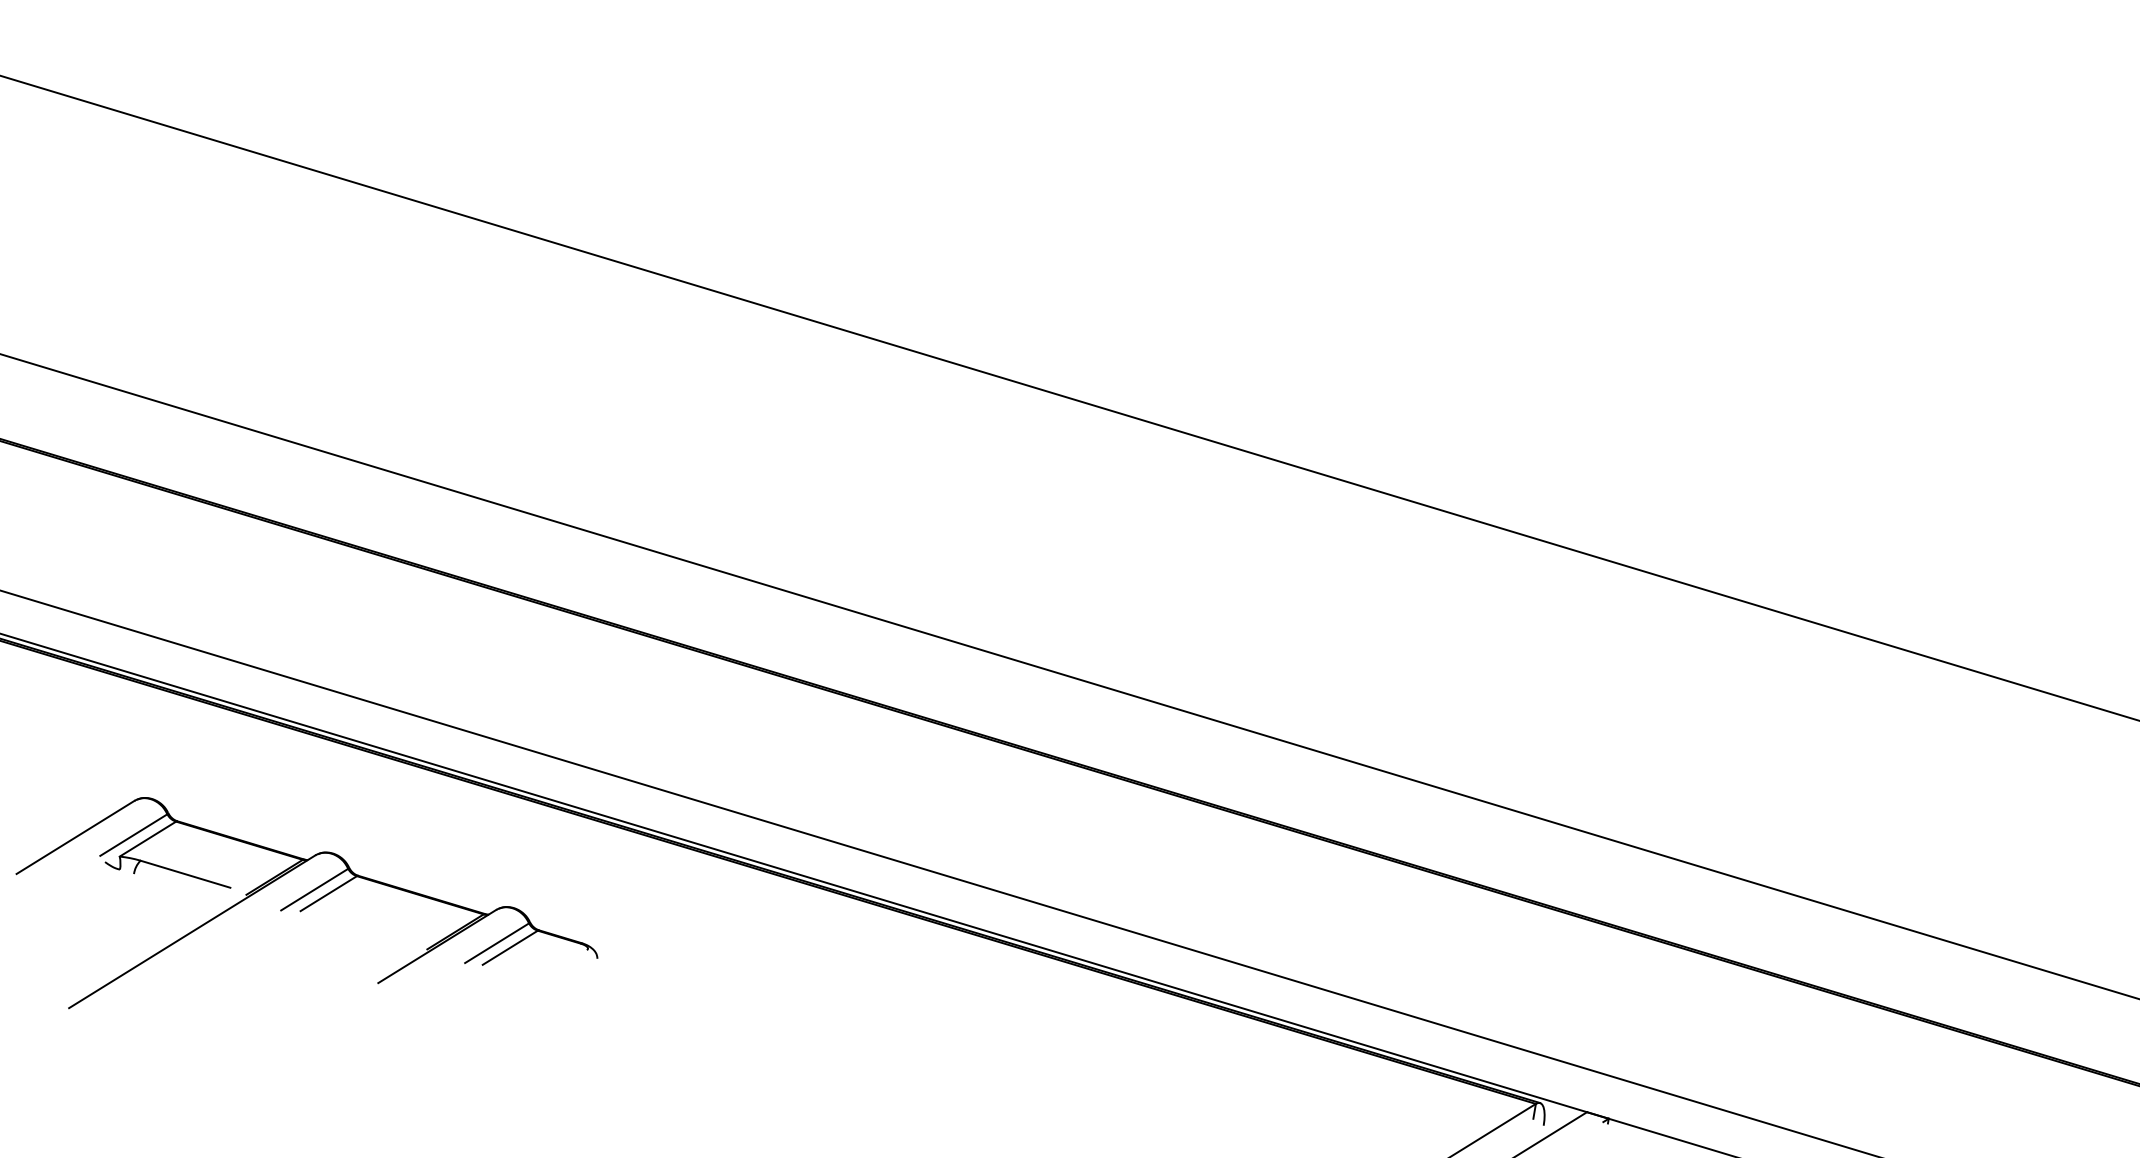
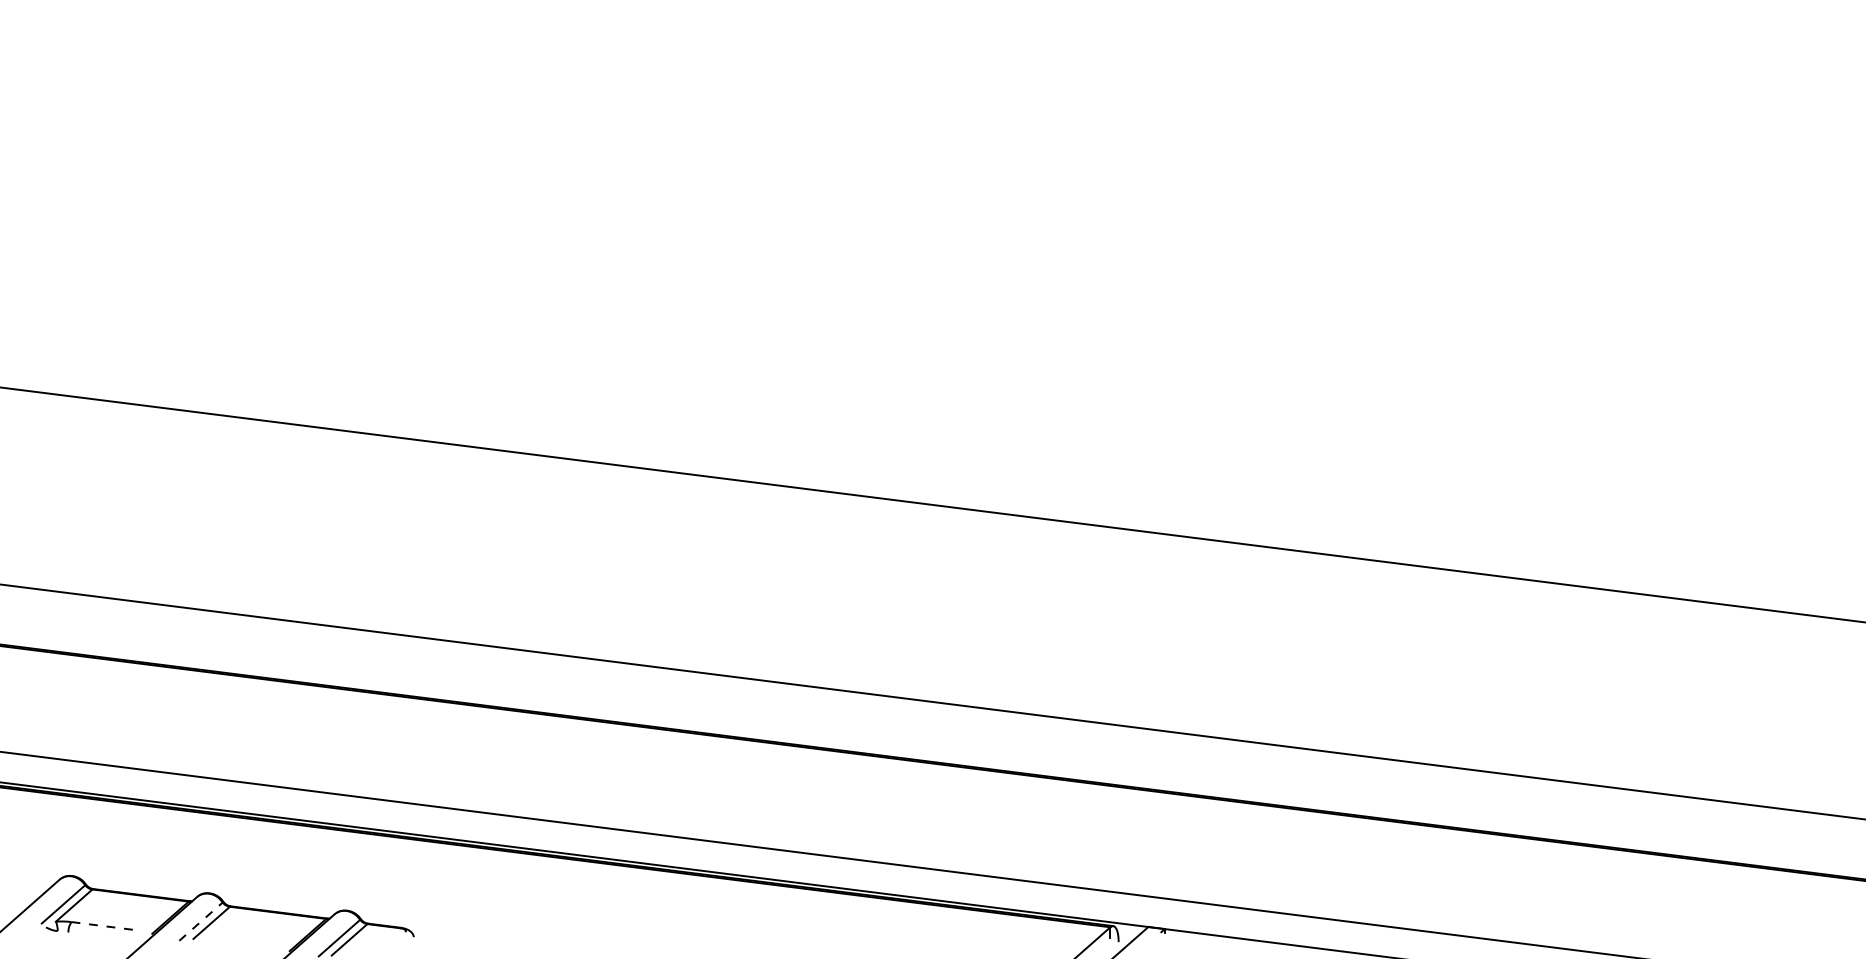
line: (186, 874) -> (106, 926), solid -> dashed
line: (315, 889) -> (201, 921), solid -> dashed

